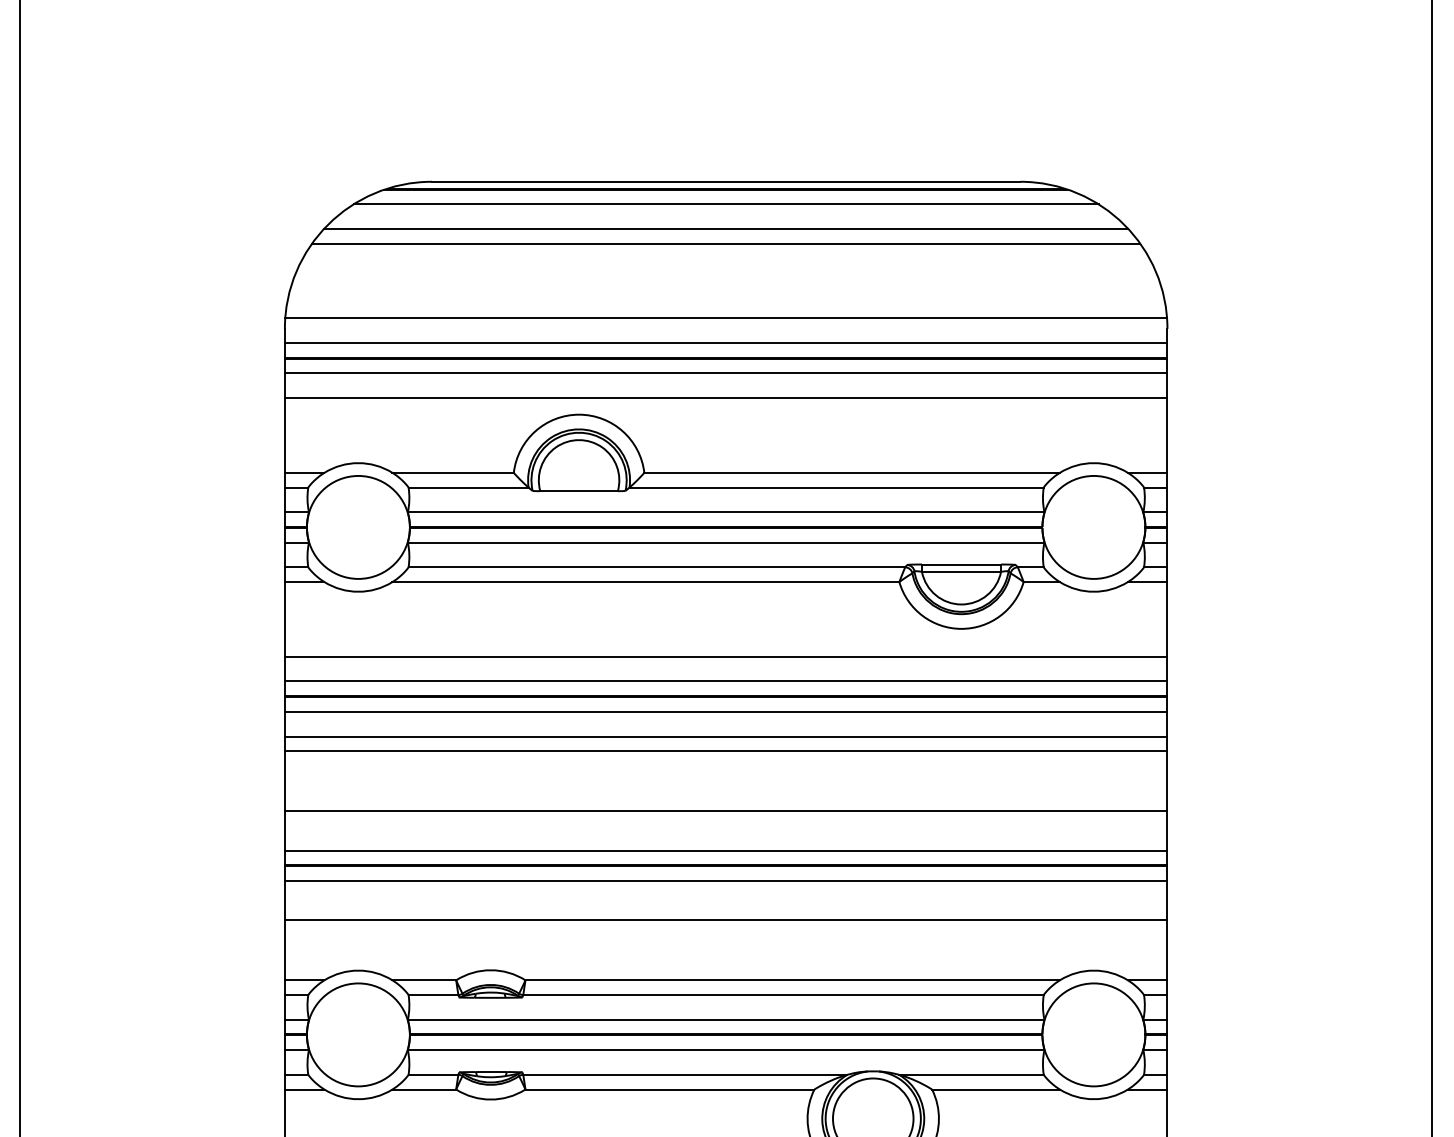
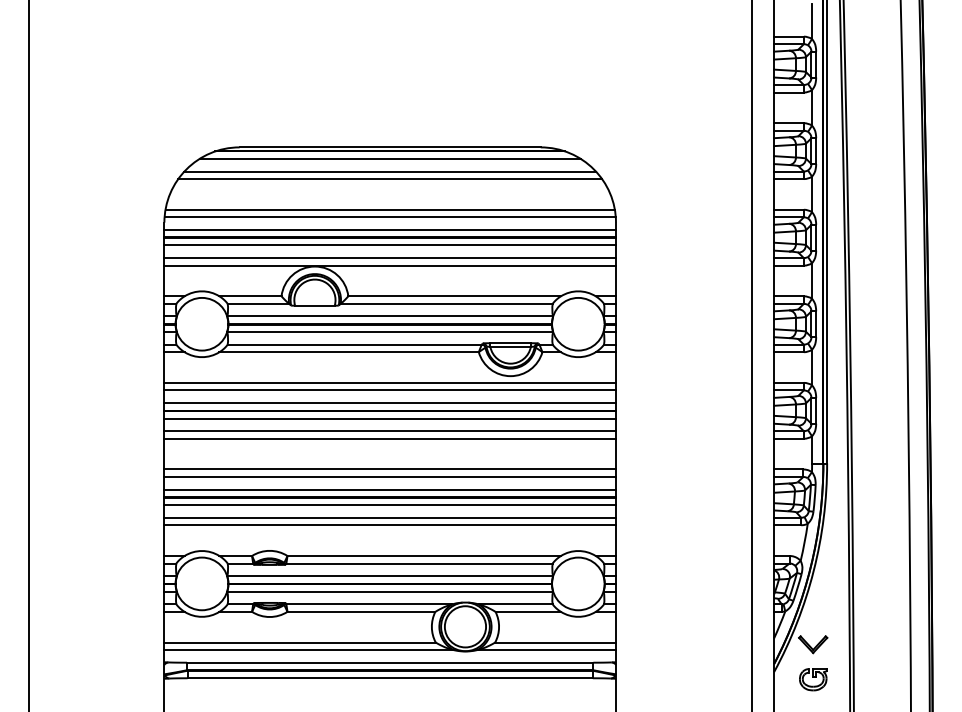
line: (724, 303) -> (389, 209), added
line: (726, 412) -> (390, 265), added
line: (726, 641) -> (390, 382), added
line: (726, 824) -> (390, 476), added
line: (726, 905) -> (390, 517), added

